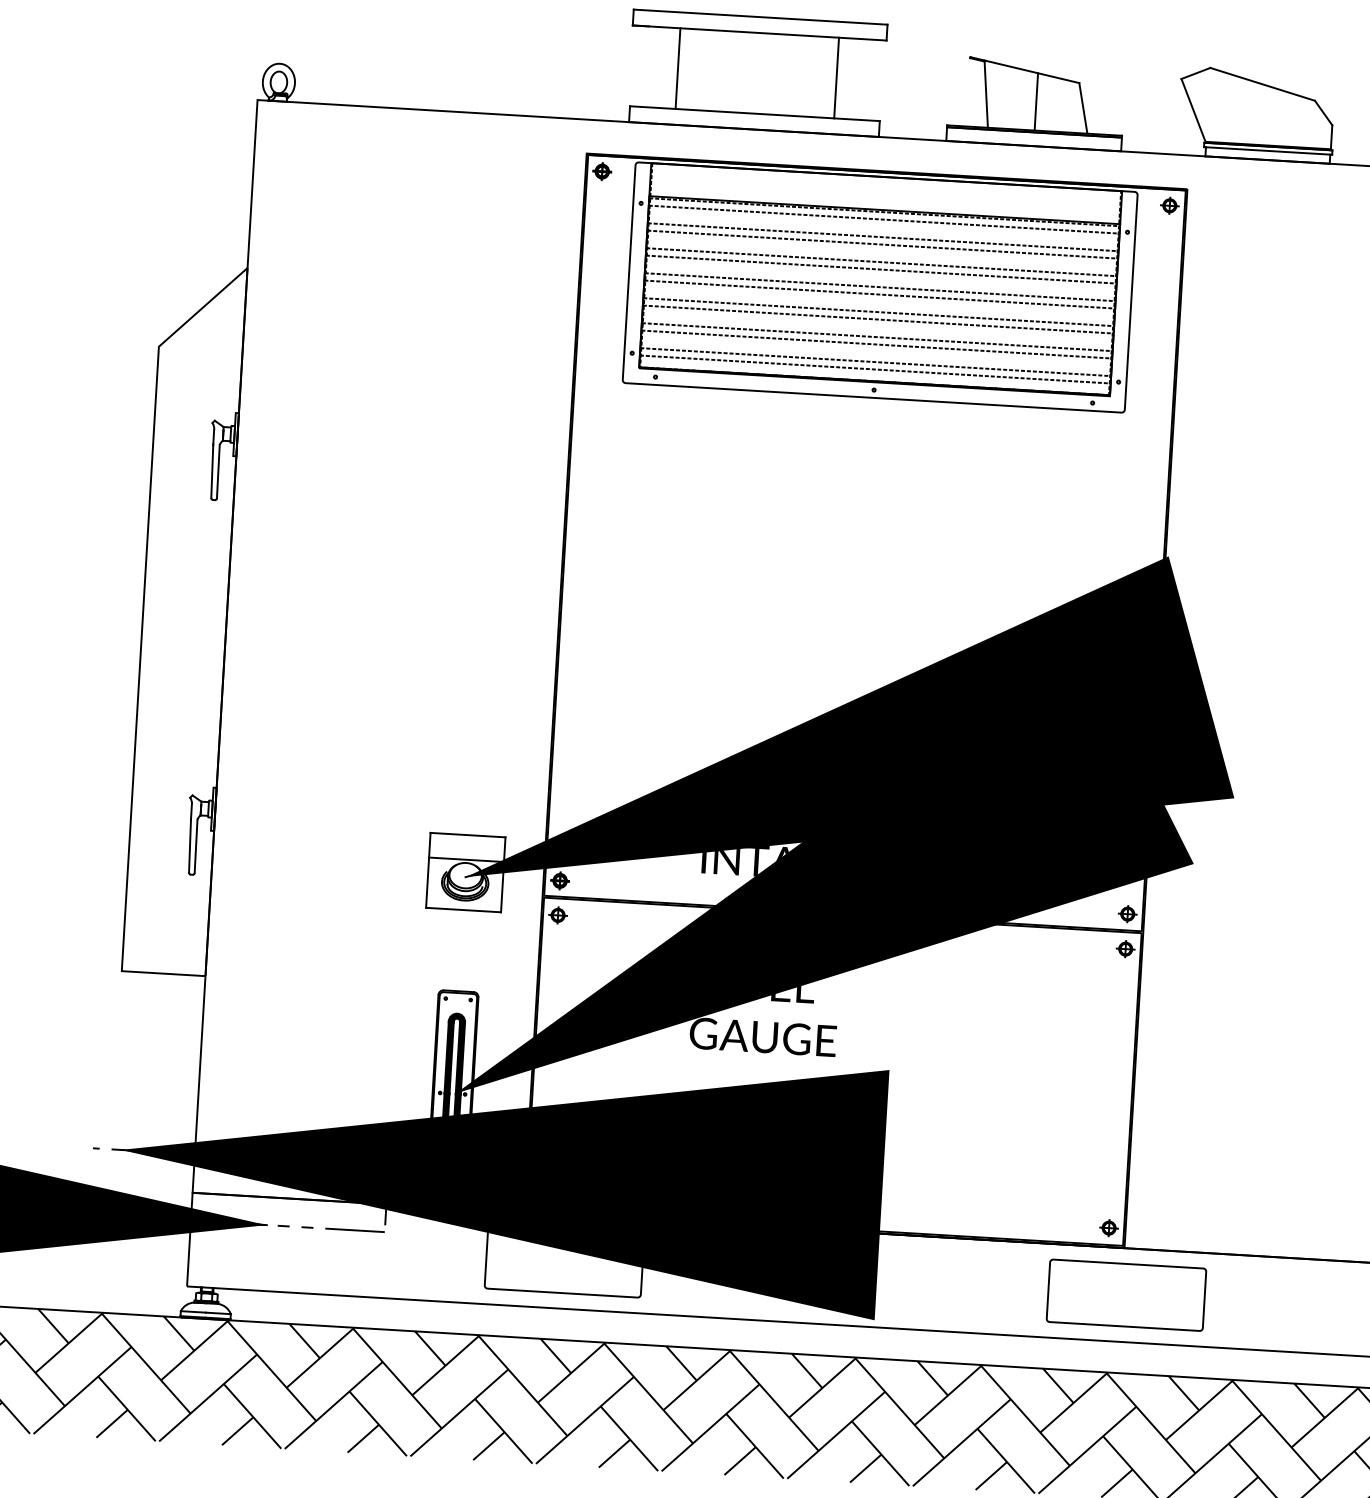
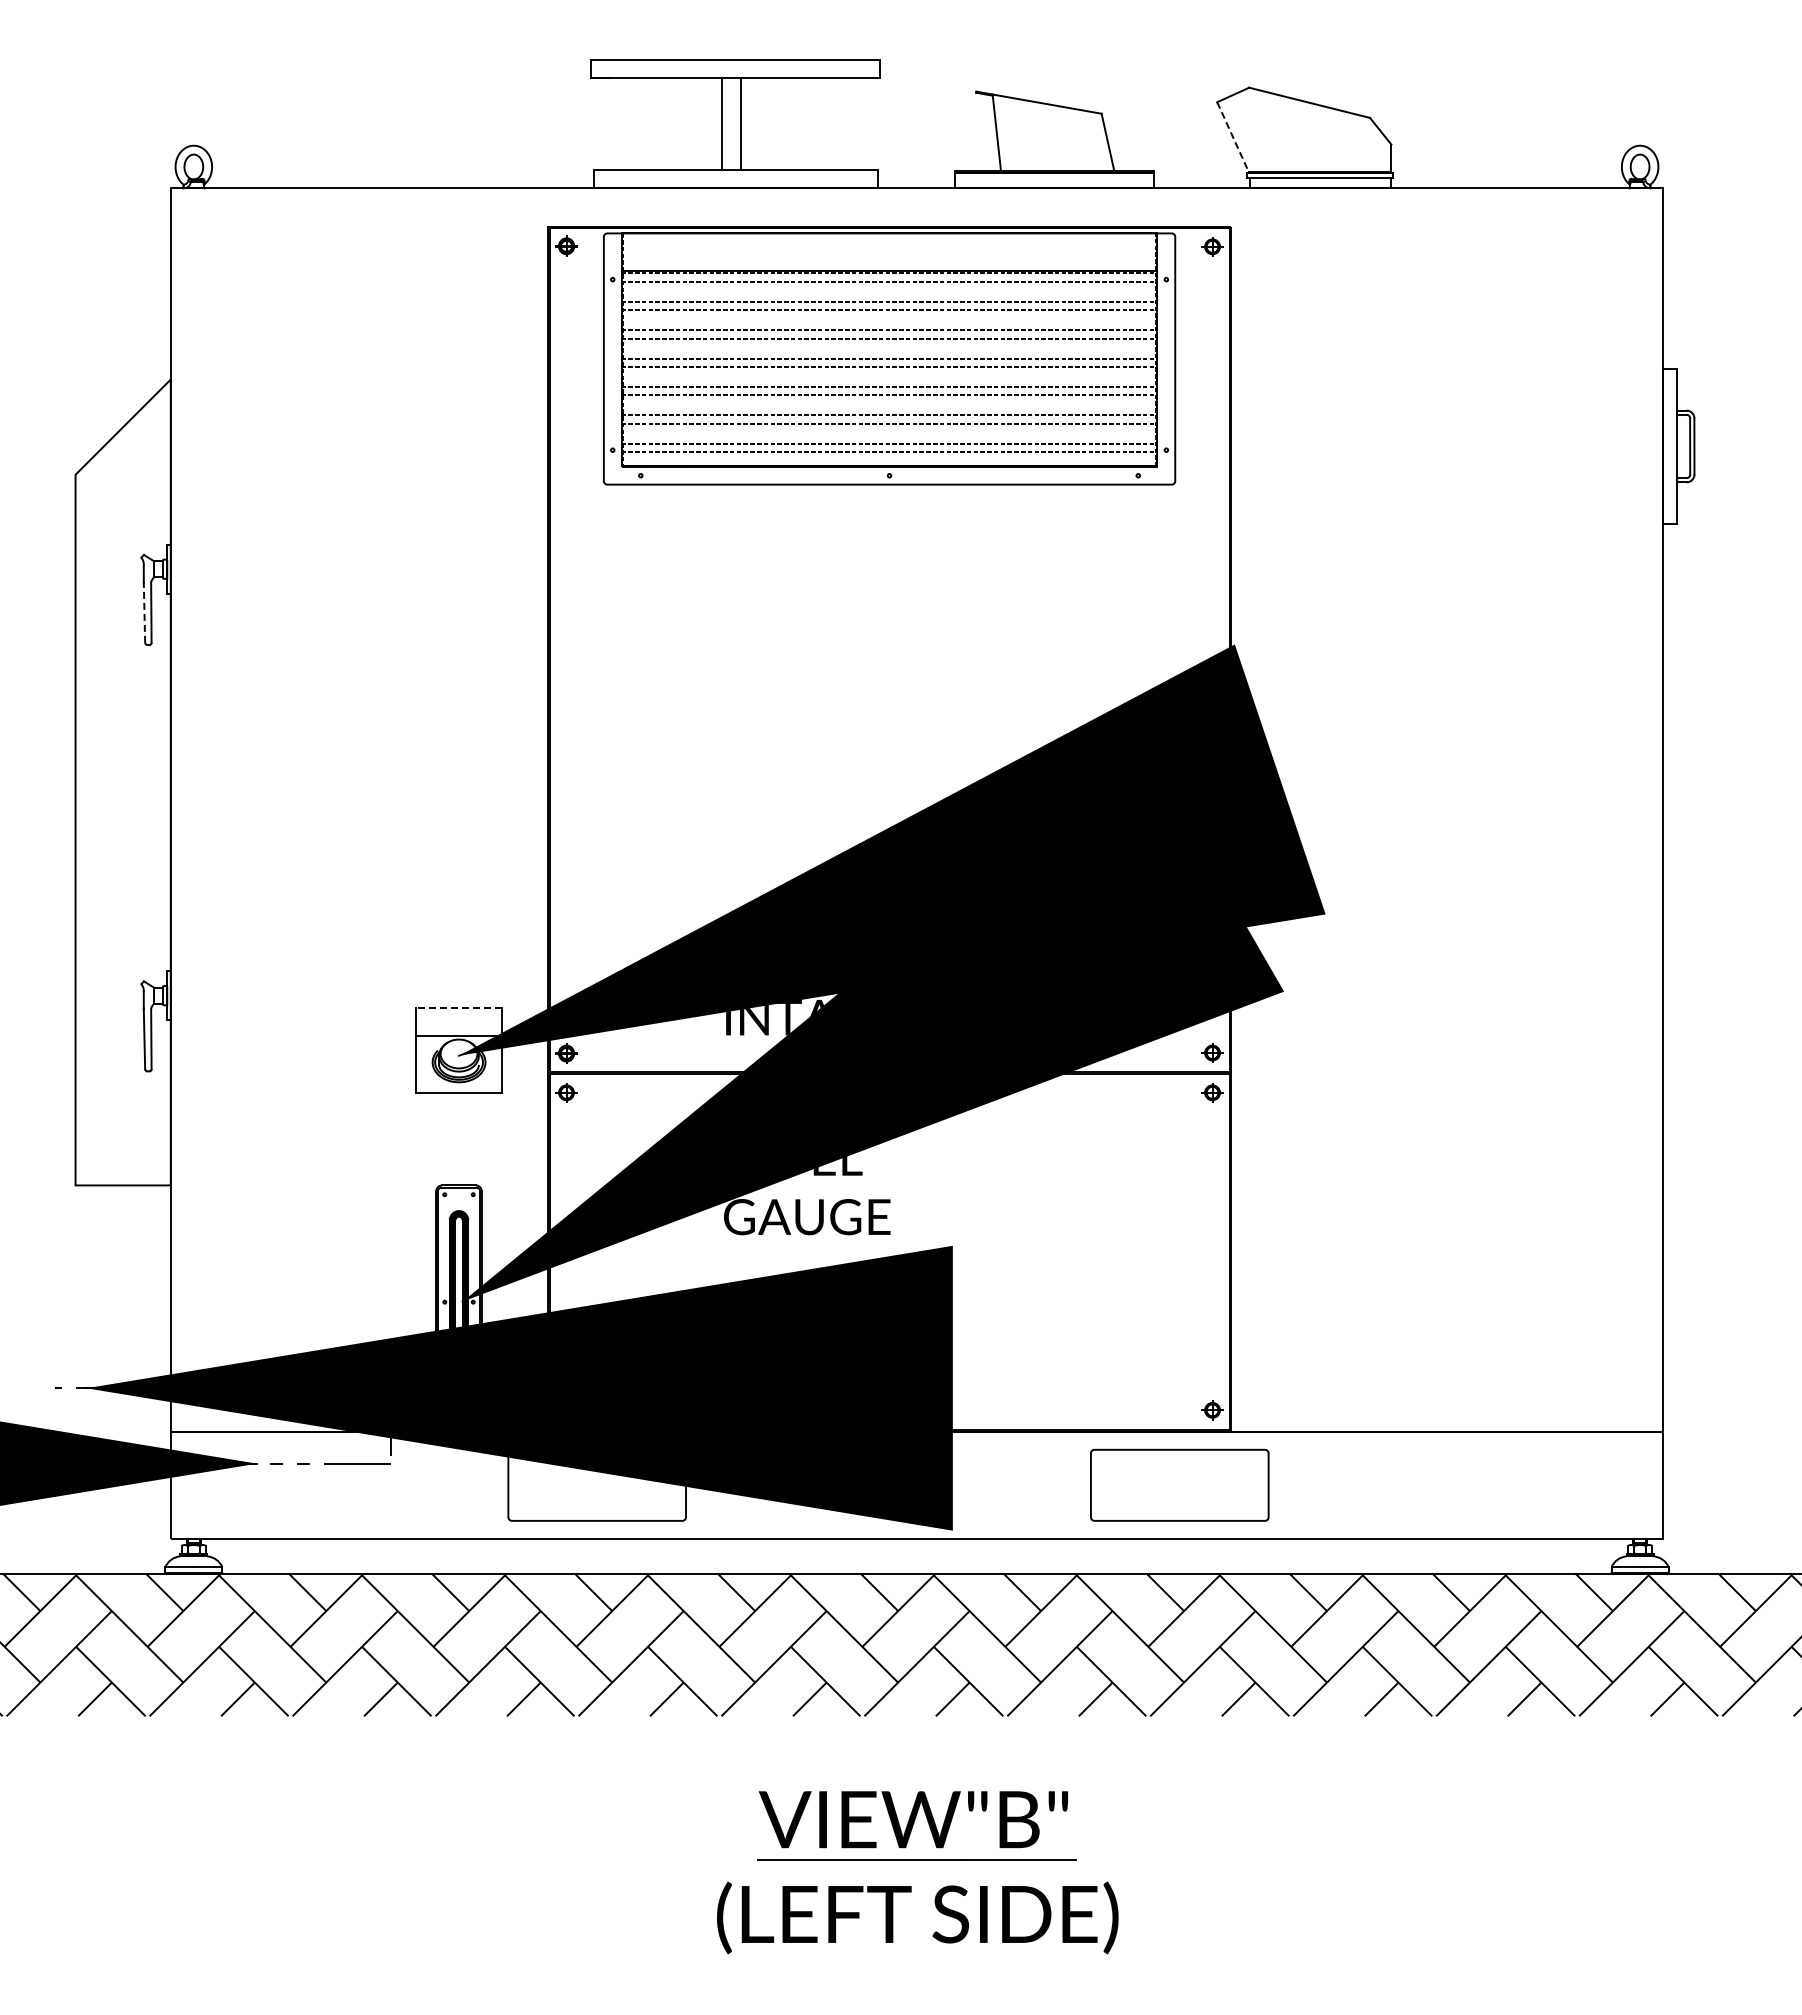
line: (677, 68) -> (721, 124), moved
line: (837, 78) -> (741, 124), moved
line: (1036, 101) -> (1054, 137), removed
line: (1193, 110) -> (1233, 137), solid -> dashed
line: (212, 471) -> (144, 612), solid -> dashed
line: (468, 834) -> (459, 1007), solid -> dashed
part: (1126, 1294) -> (1179, 1484), moved

